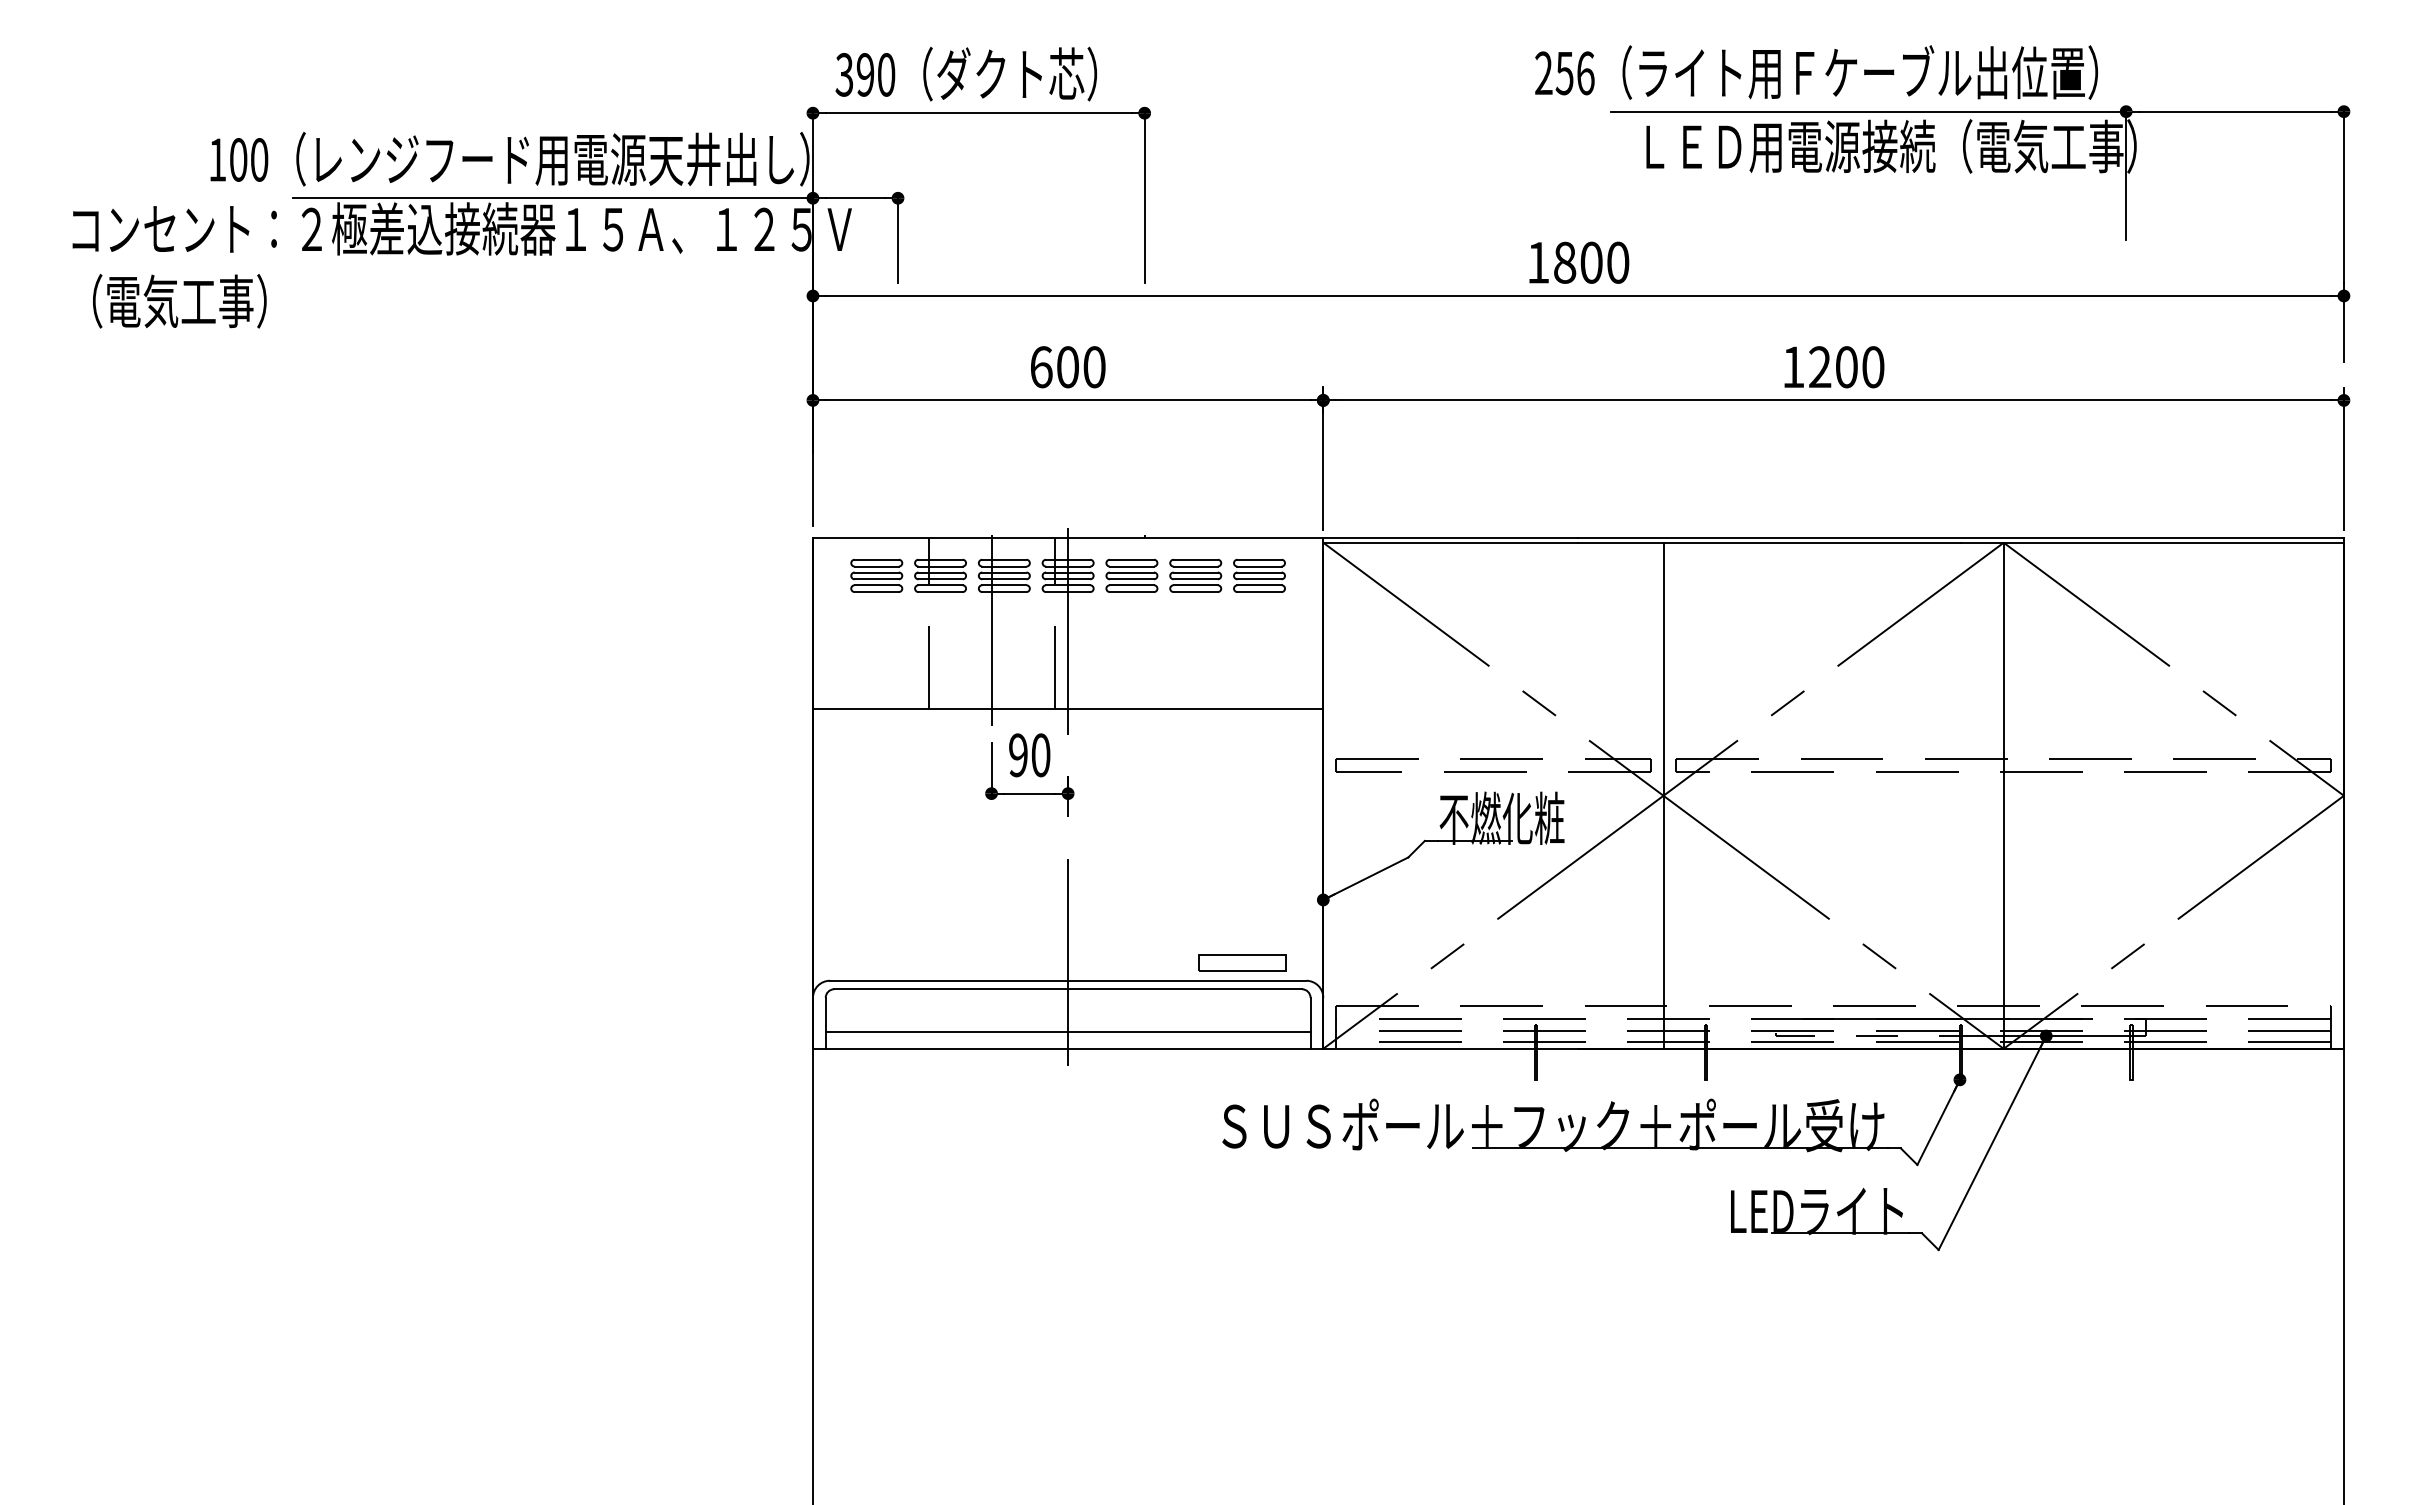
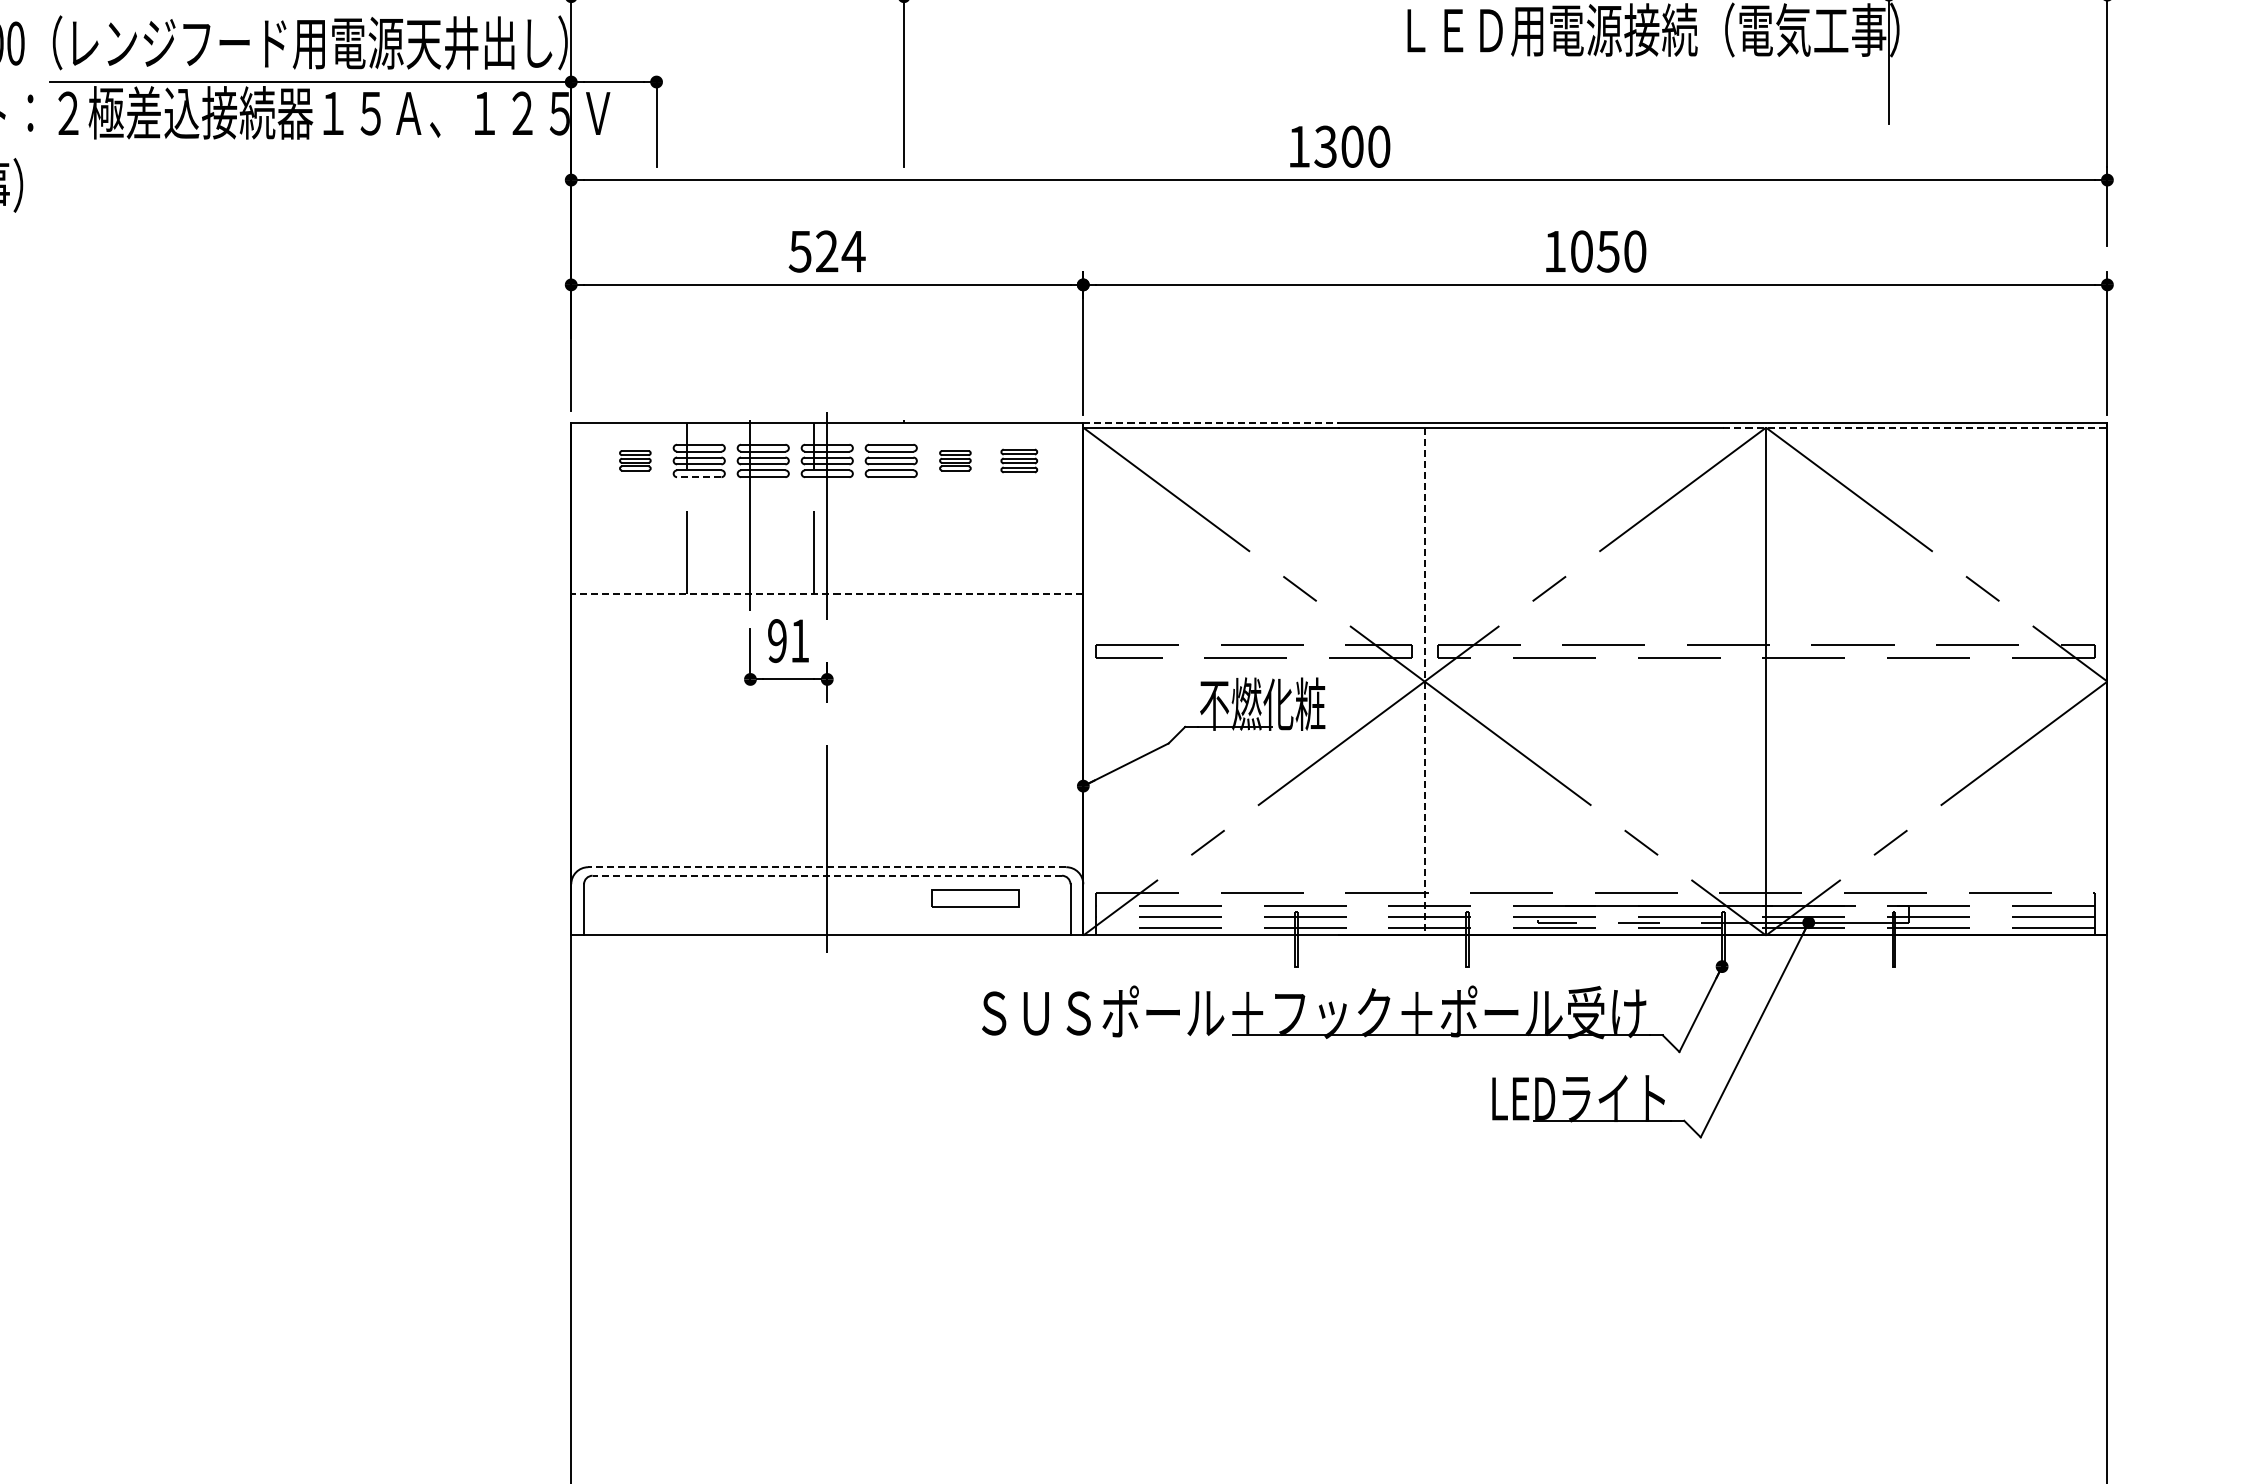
text: (1564, 262) -> (1325, 146), 1800 -> 1300
text: (1067, 367) -> (826, 251), 600 -> 524
text: (1833, 367) -> (1595, 251), 1200 -> 1050
line: (1450, 538) -> (1210, 423), solid -> dashed
line: (2153, 542) -> (1916, 427), solid -> dashed
part: (876, 575) -> (634, 460), size x0.6
part: (1195, 575) -> (955, 460), size x0.6
part: (1259, 575) -> (1019, 460), size x0.7
line: (940, 592) -> (699, 477), solid -> dashed
line: (1067, 708) -> (826, 594), solid -> dashed
text: (1040, 755) -> (799, 641), 90 -> 91
line: (1663, 796) -> (1424, 682), solid -> dashed
part: (1242, 962) -> (975, 898), moved
line: (1067, 980) -> (826, 866), solid -> dashed
line: (1068, 989) -> (827, 875), solid -> dashed
line: (1067, 1031) -> (826, 918), removed

